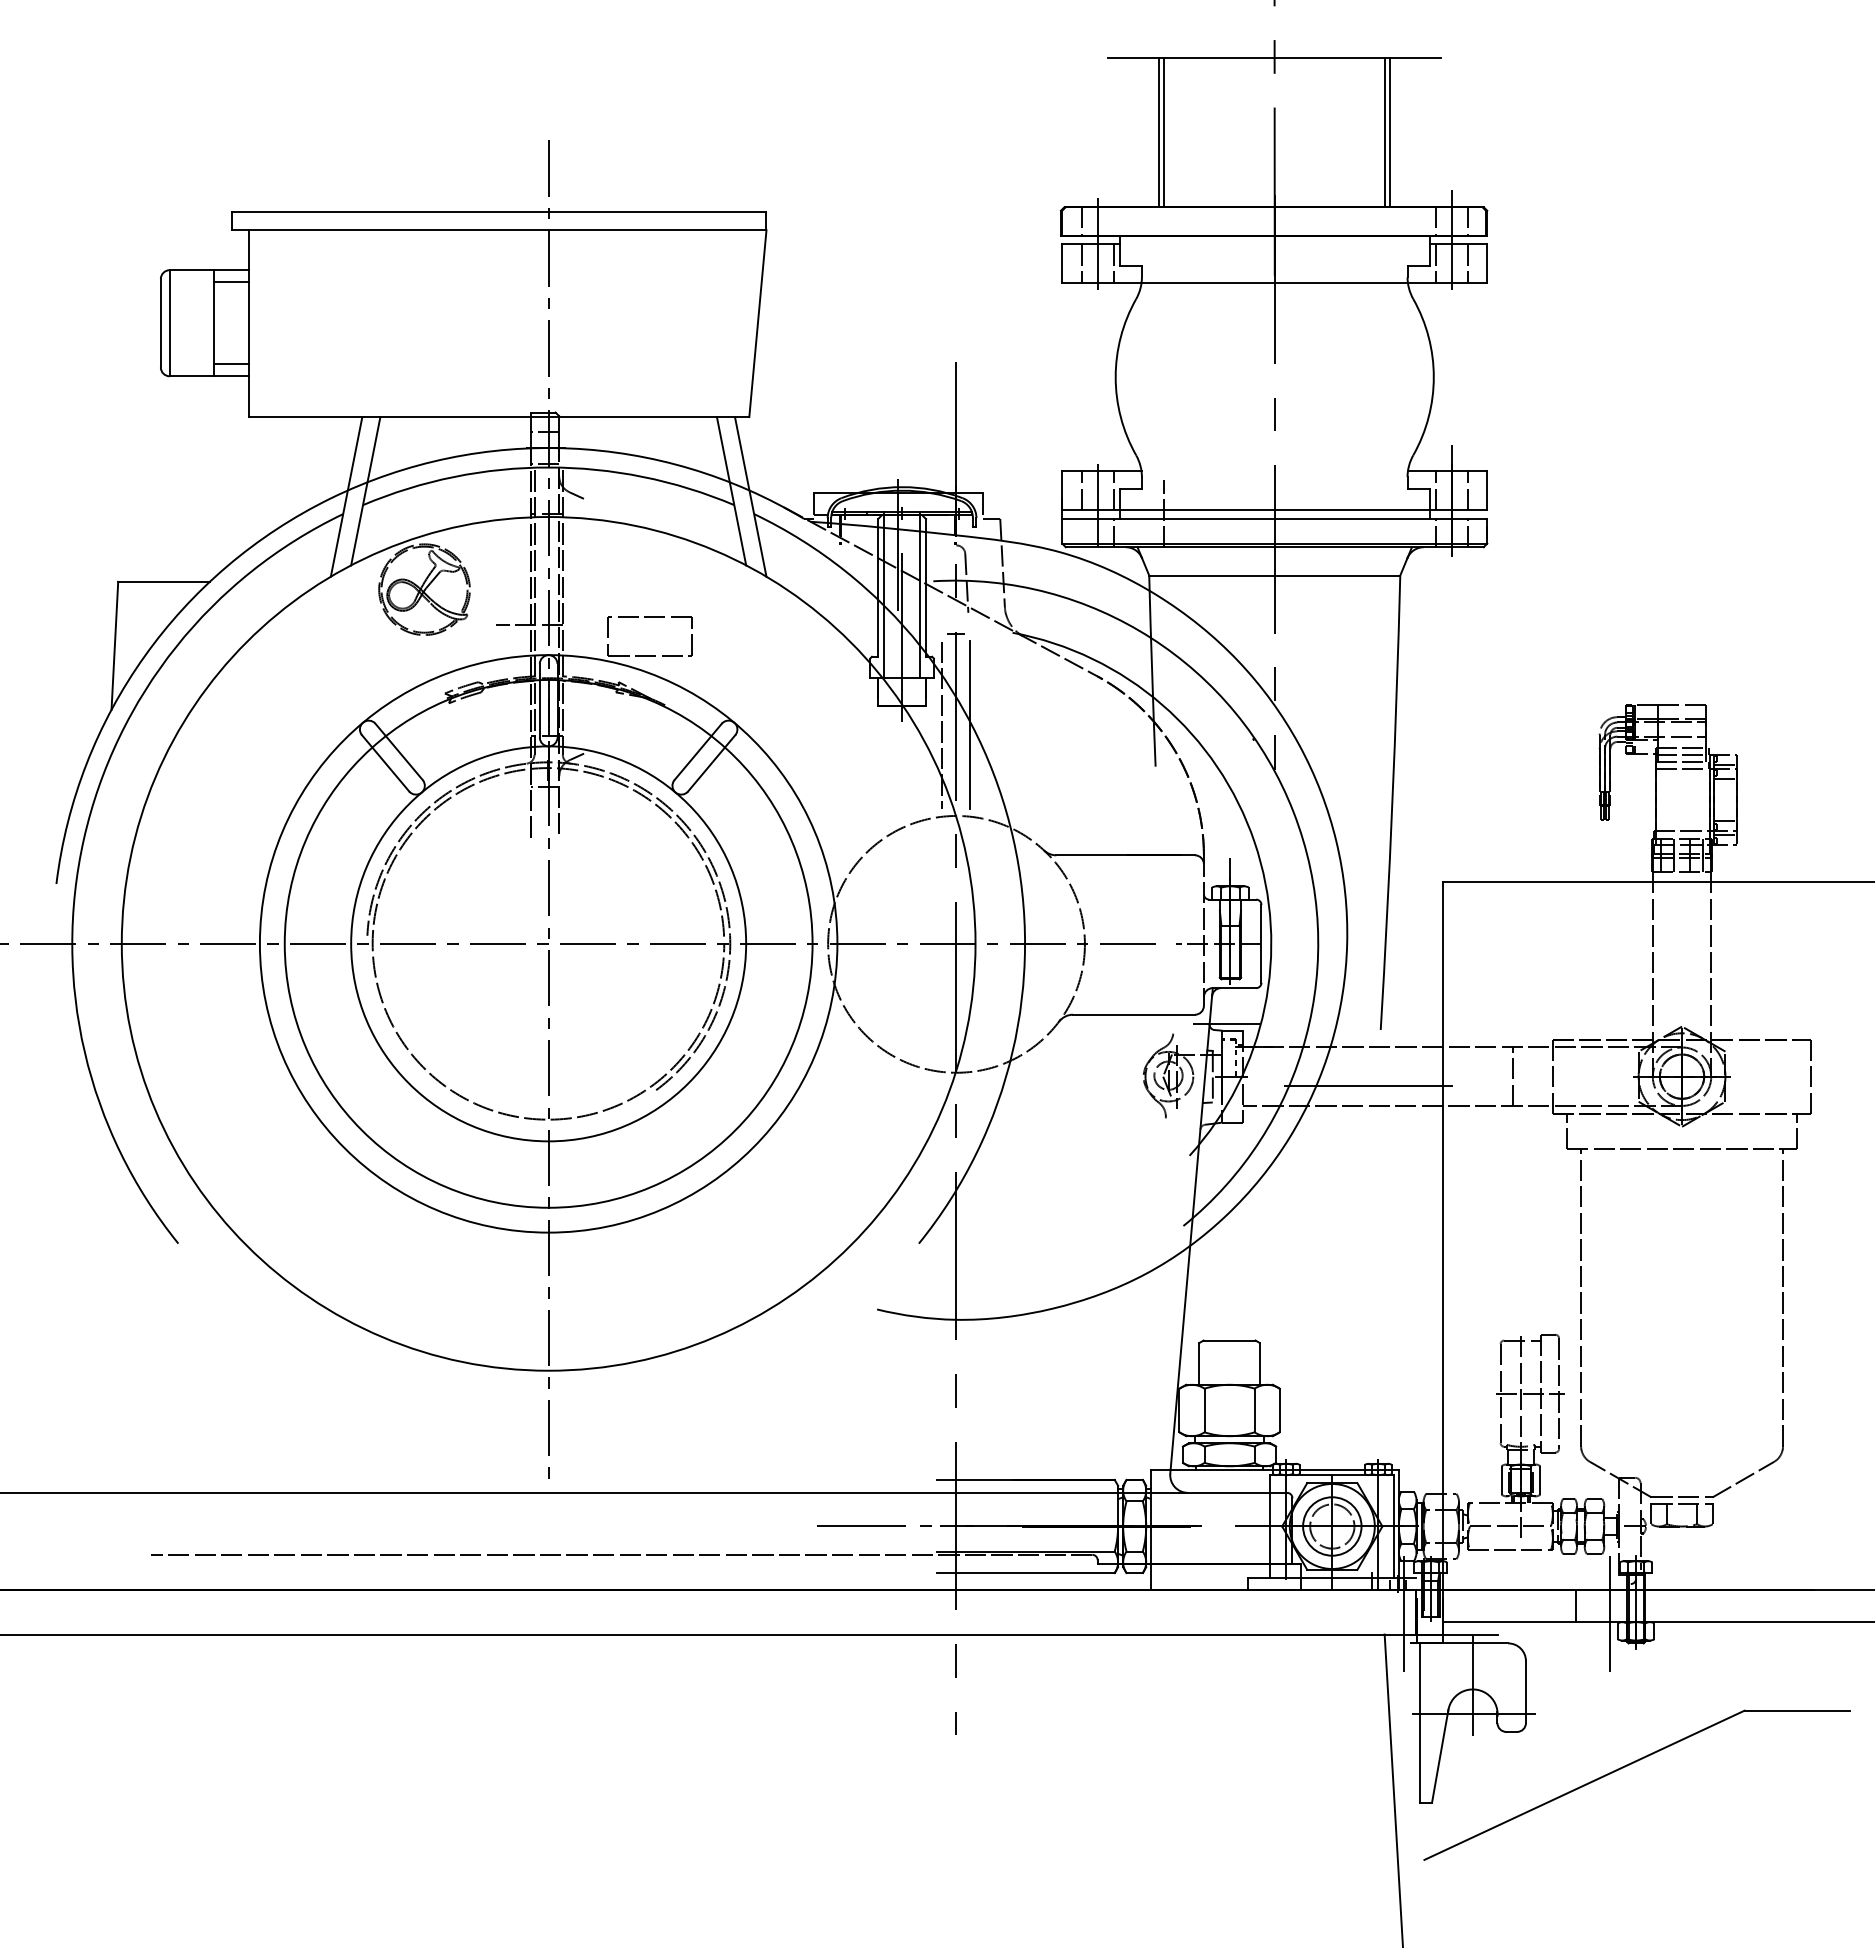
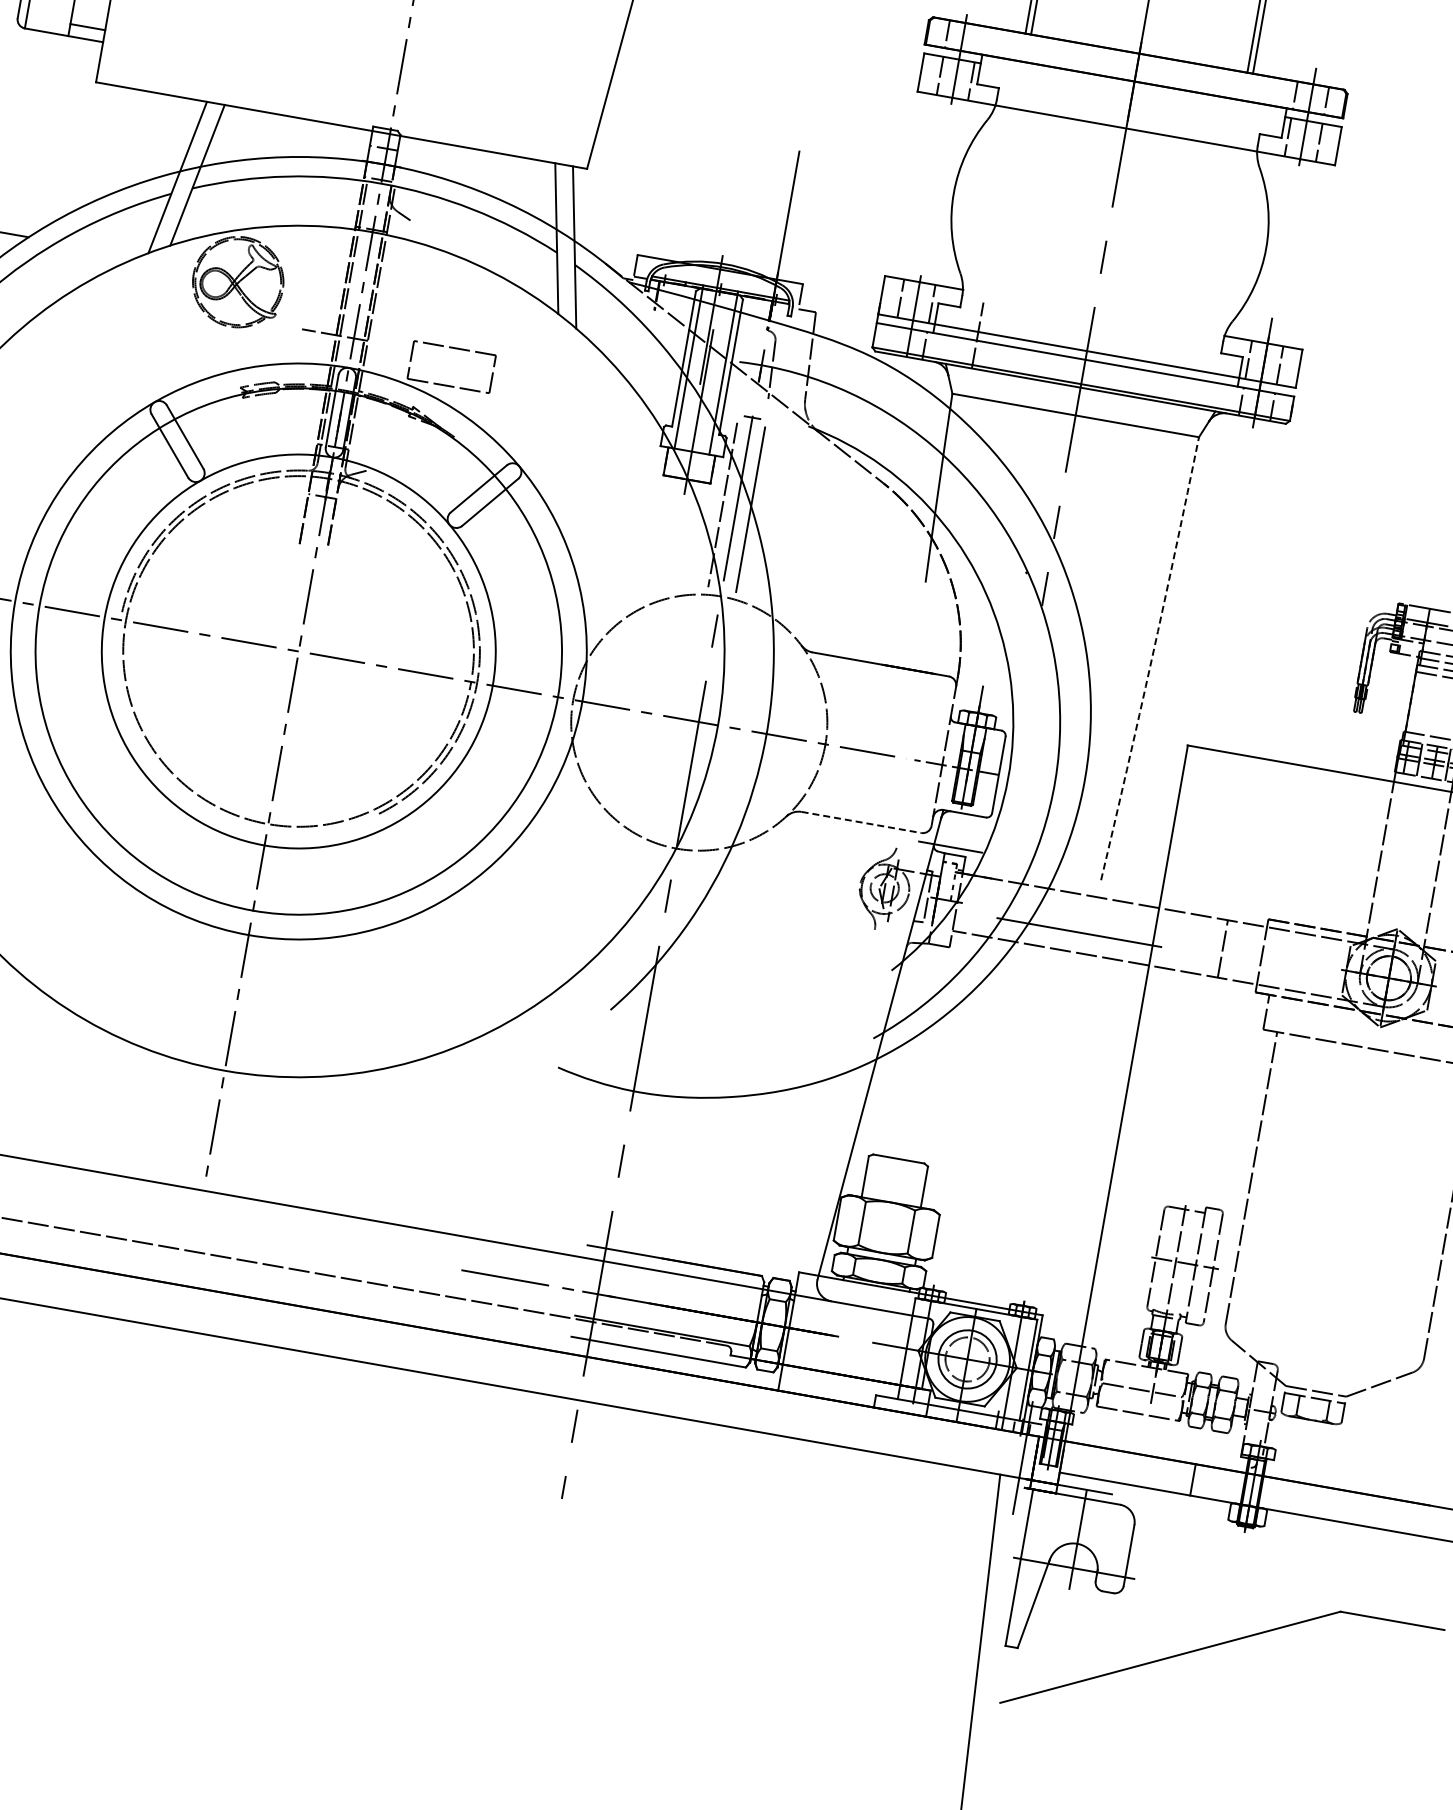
arc: (1392, 802) -> (1152, 658), solid -> dashed
line: (1134, 1014) -> (861, 822), solid -> dashed
line: (1609, 1614) -> (1224, 1493), removed

